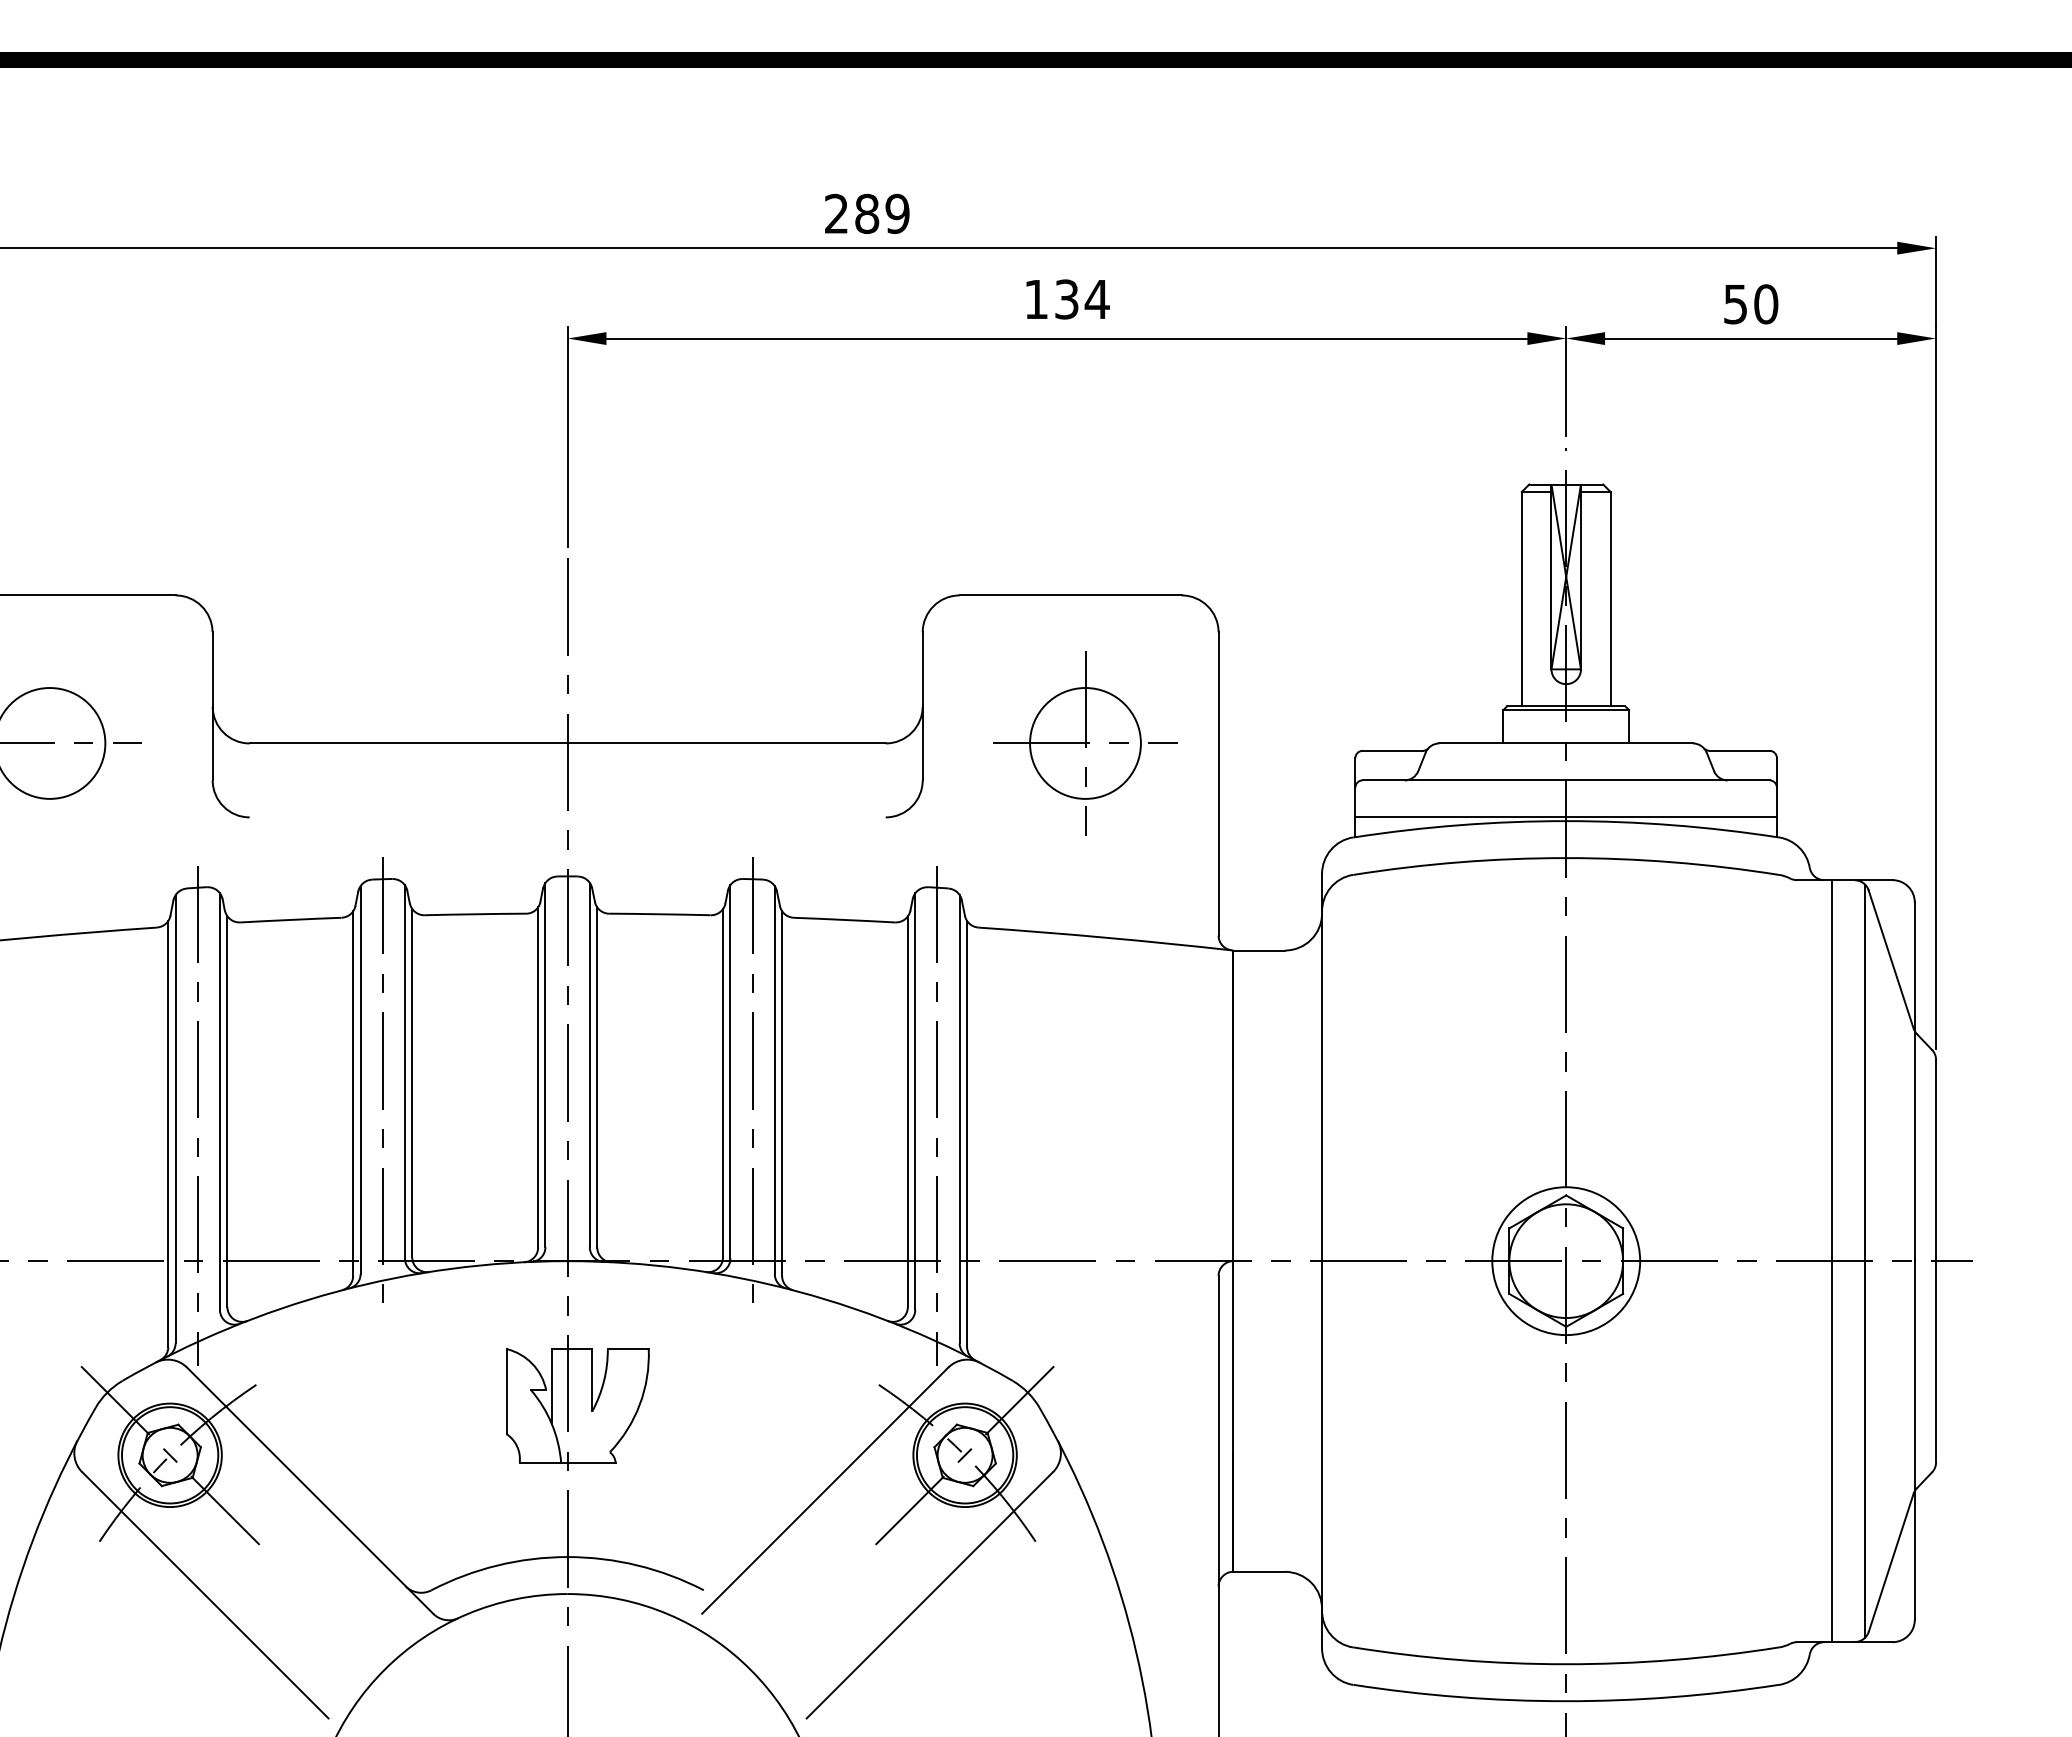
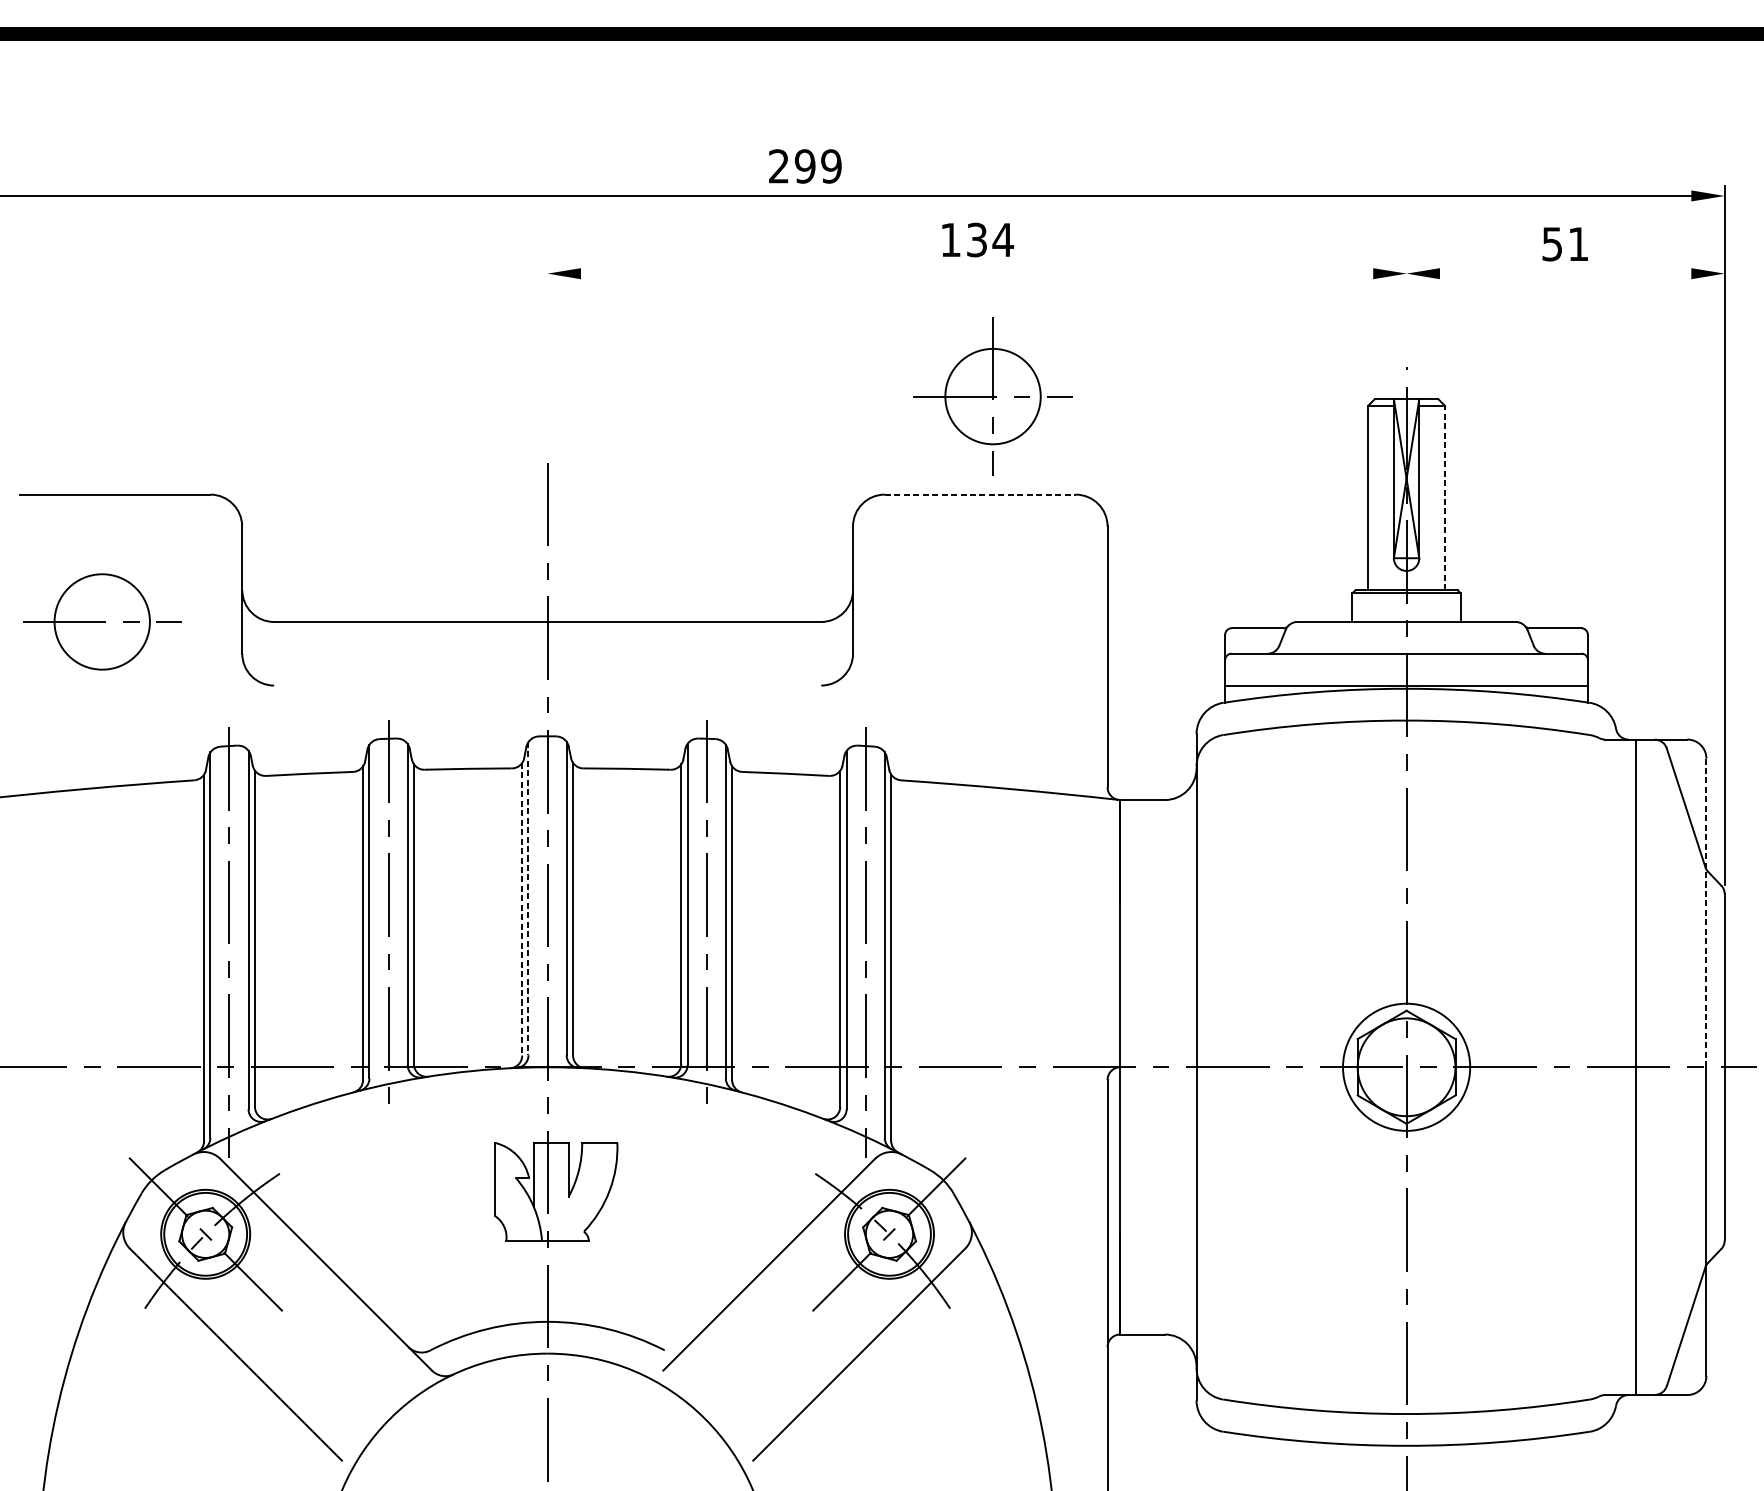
text: (867, 213) -> (805, 166), 289 -> 299
text: (1766, 304) -> (1578, 244), 50 -> 51
line: (1066, 338) -> (976, 273), removed
line: (1751, 338) -> (1565, 273), removed
line: (1566, 381) -> (1406, 310), removed
line: (567, 437) -> (547, 358), removed
line: (1070, 595) -> (980, 494), solid -> dashed
line: (1610, 598) -> (1444, 497), solid -> dashed
part: (1085, 743) -> (993, 396), moved
line: (545, 1065) -> (528, 898), solid -> dashed
line: (538, 1077) -> (522, 909), solid -> dashed
line: (1914, 1081) -> (1706, 912), solid -> dashed
line: (1865, 1260) -> (1664, 1066), removed

